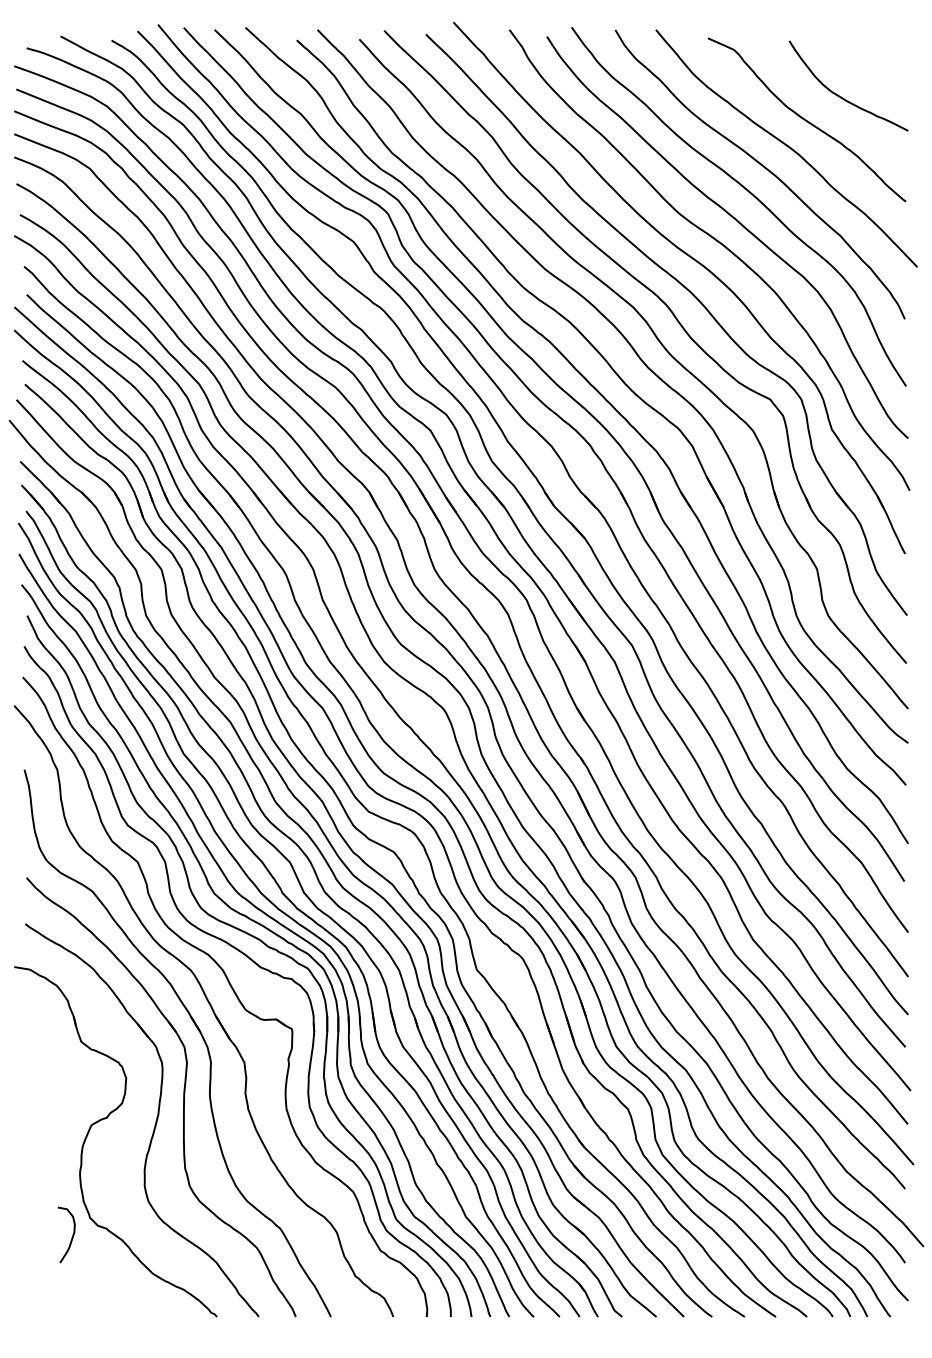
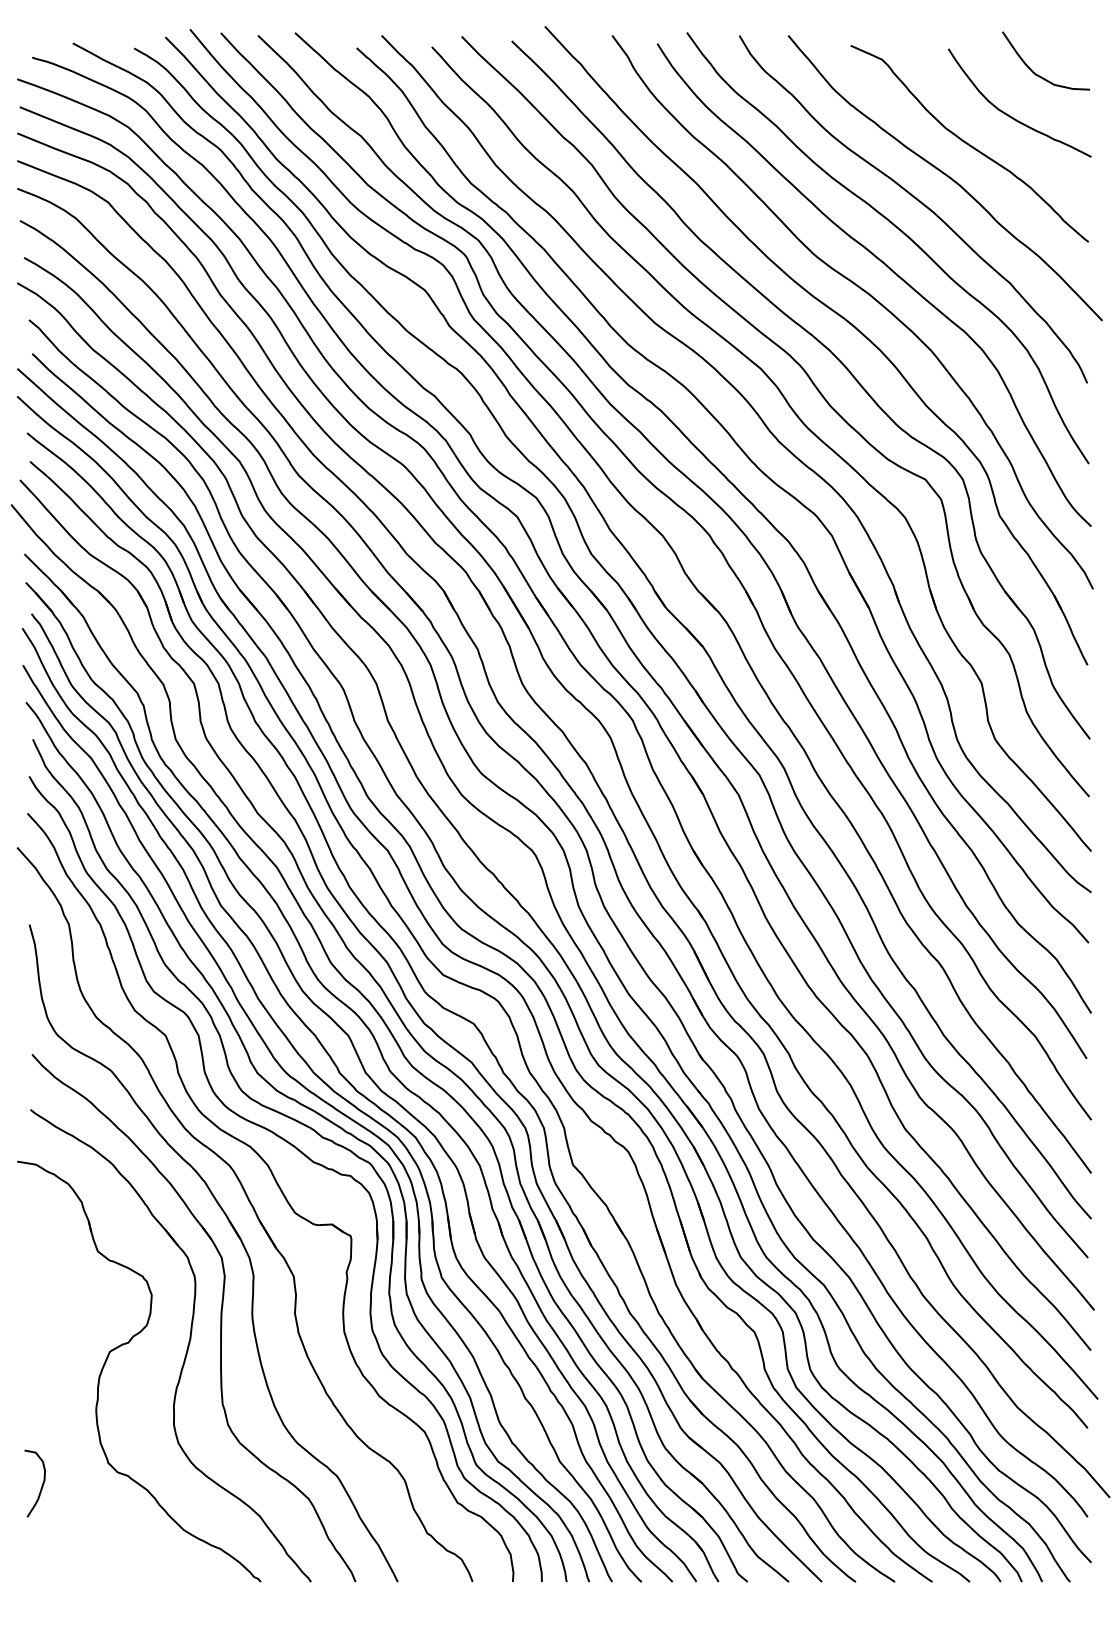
curve: (864, 62) -> (1038, 74), added
curve: (71, 1236) -> (41, 1485), moved

